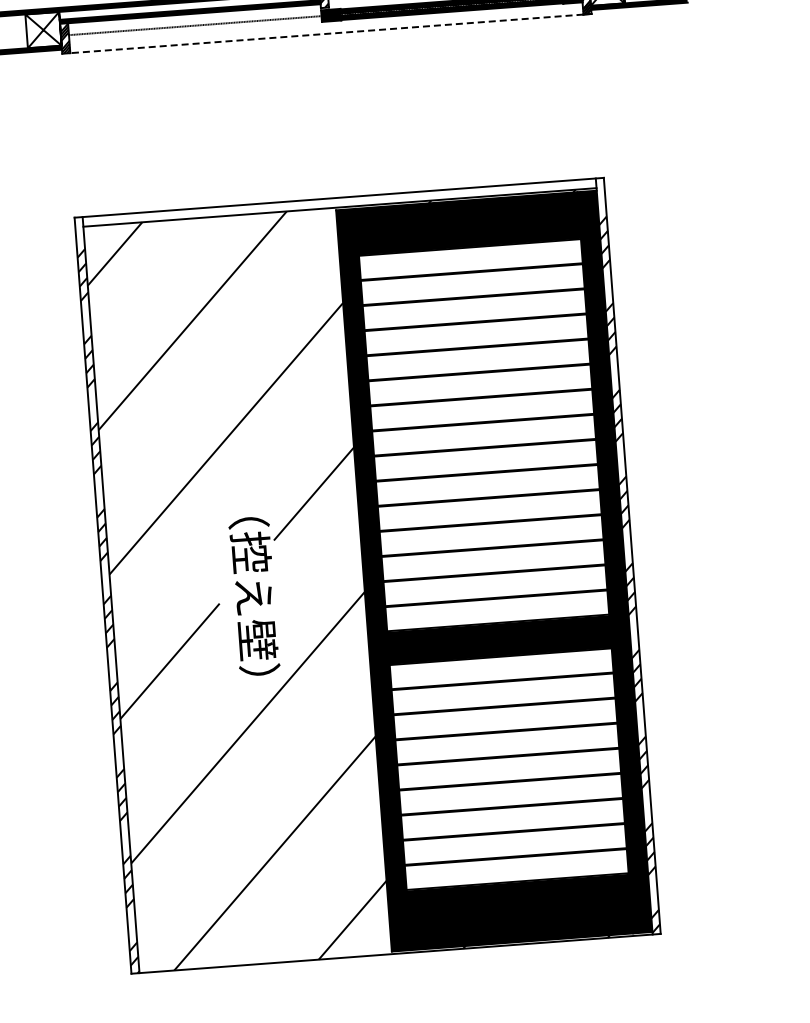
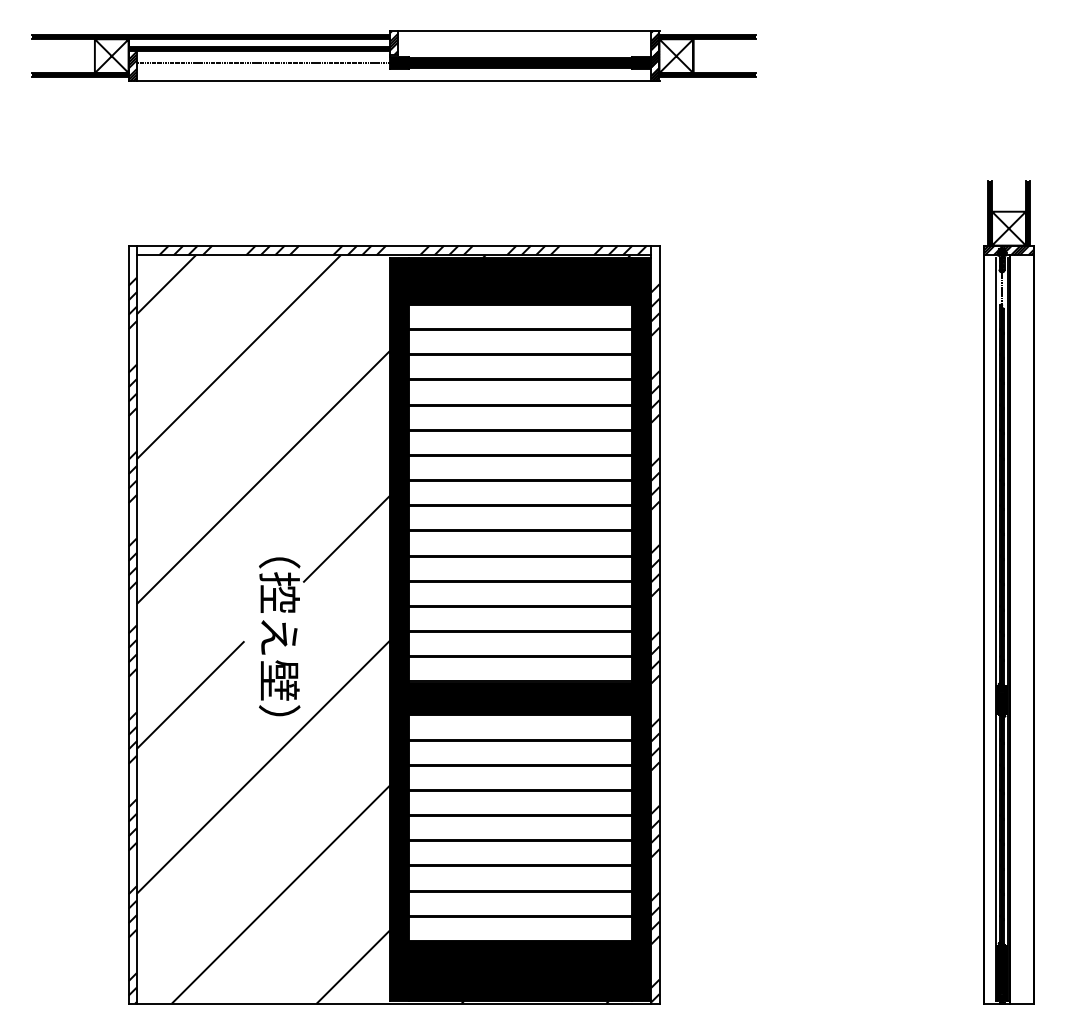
line: (326, 34) -> (393, 81), dashed -> solid
hatch: (347, 202) -> (402, 250), added

